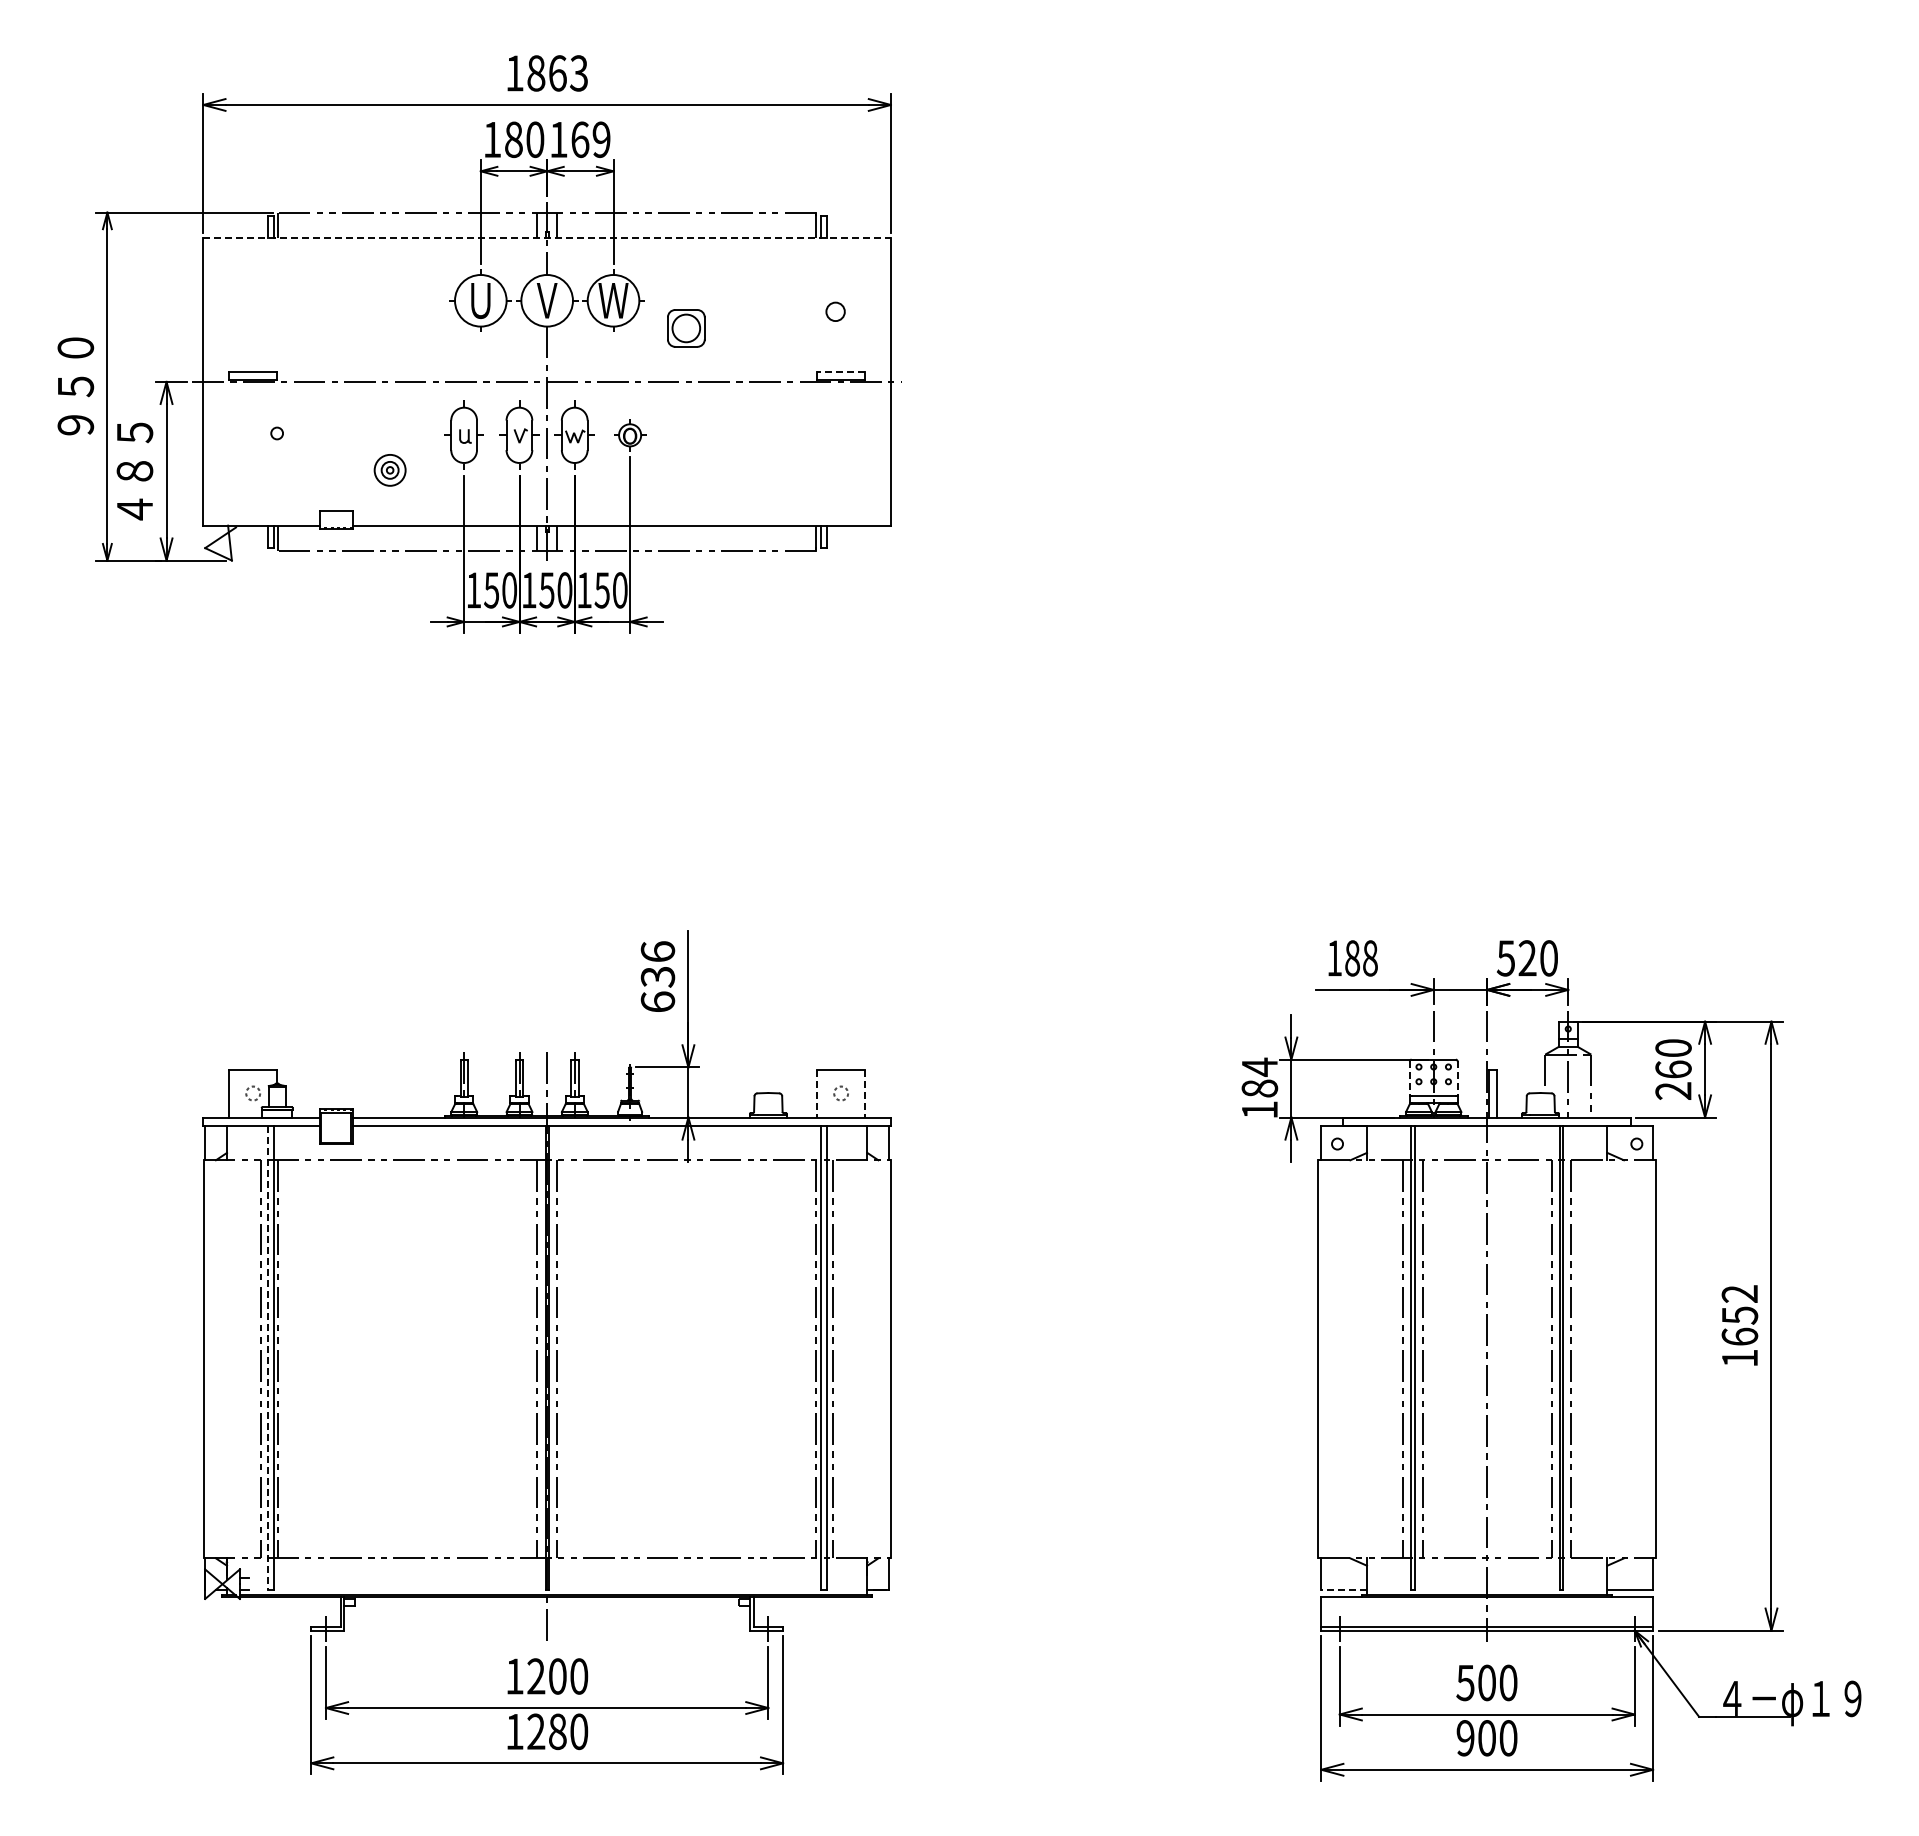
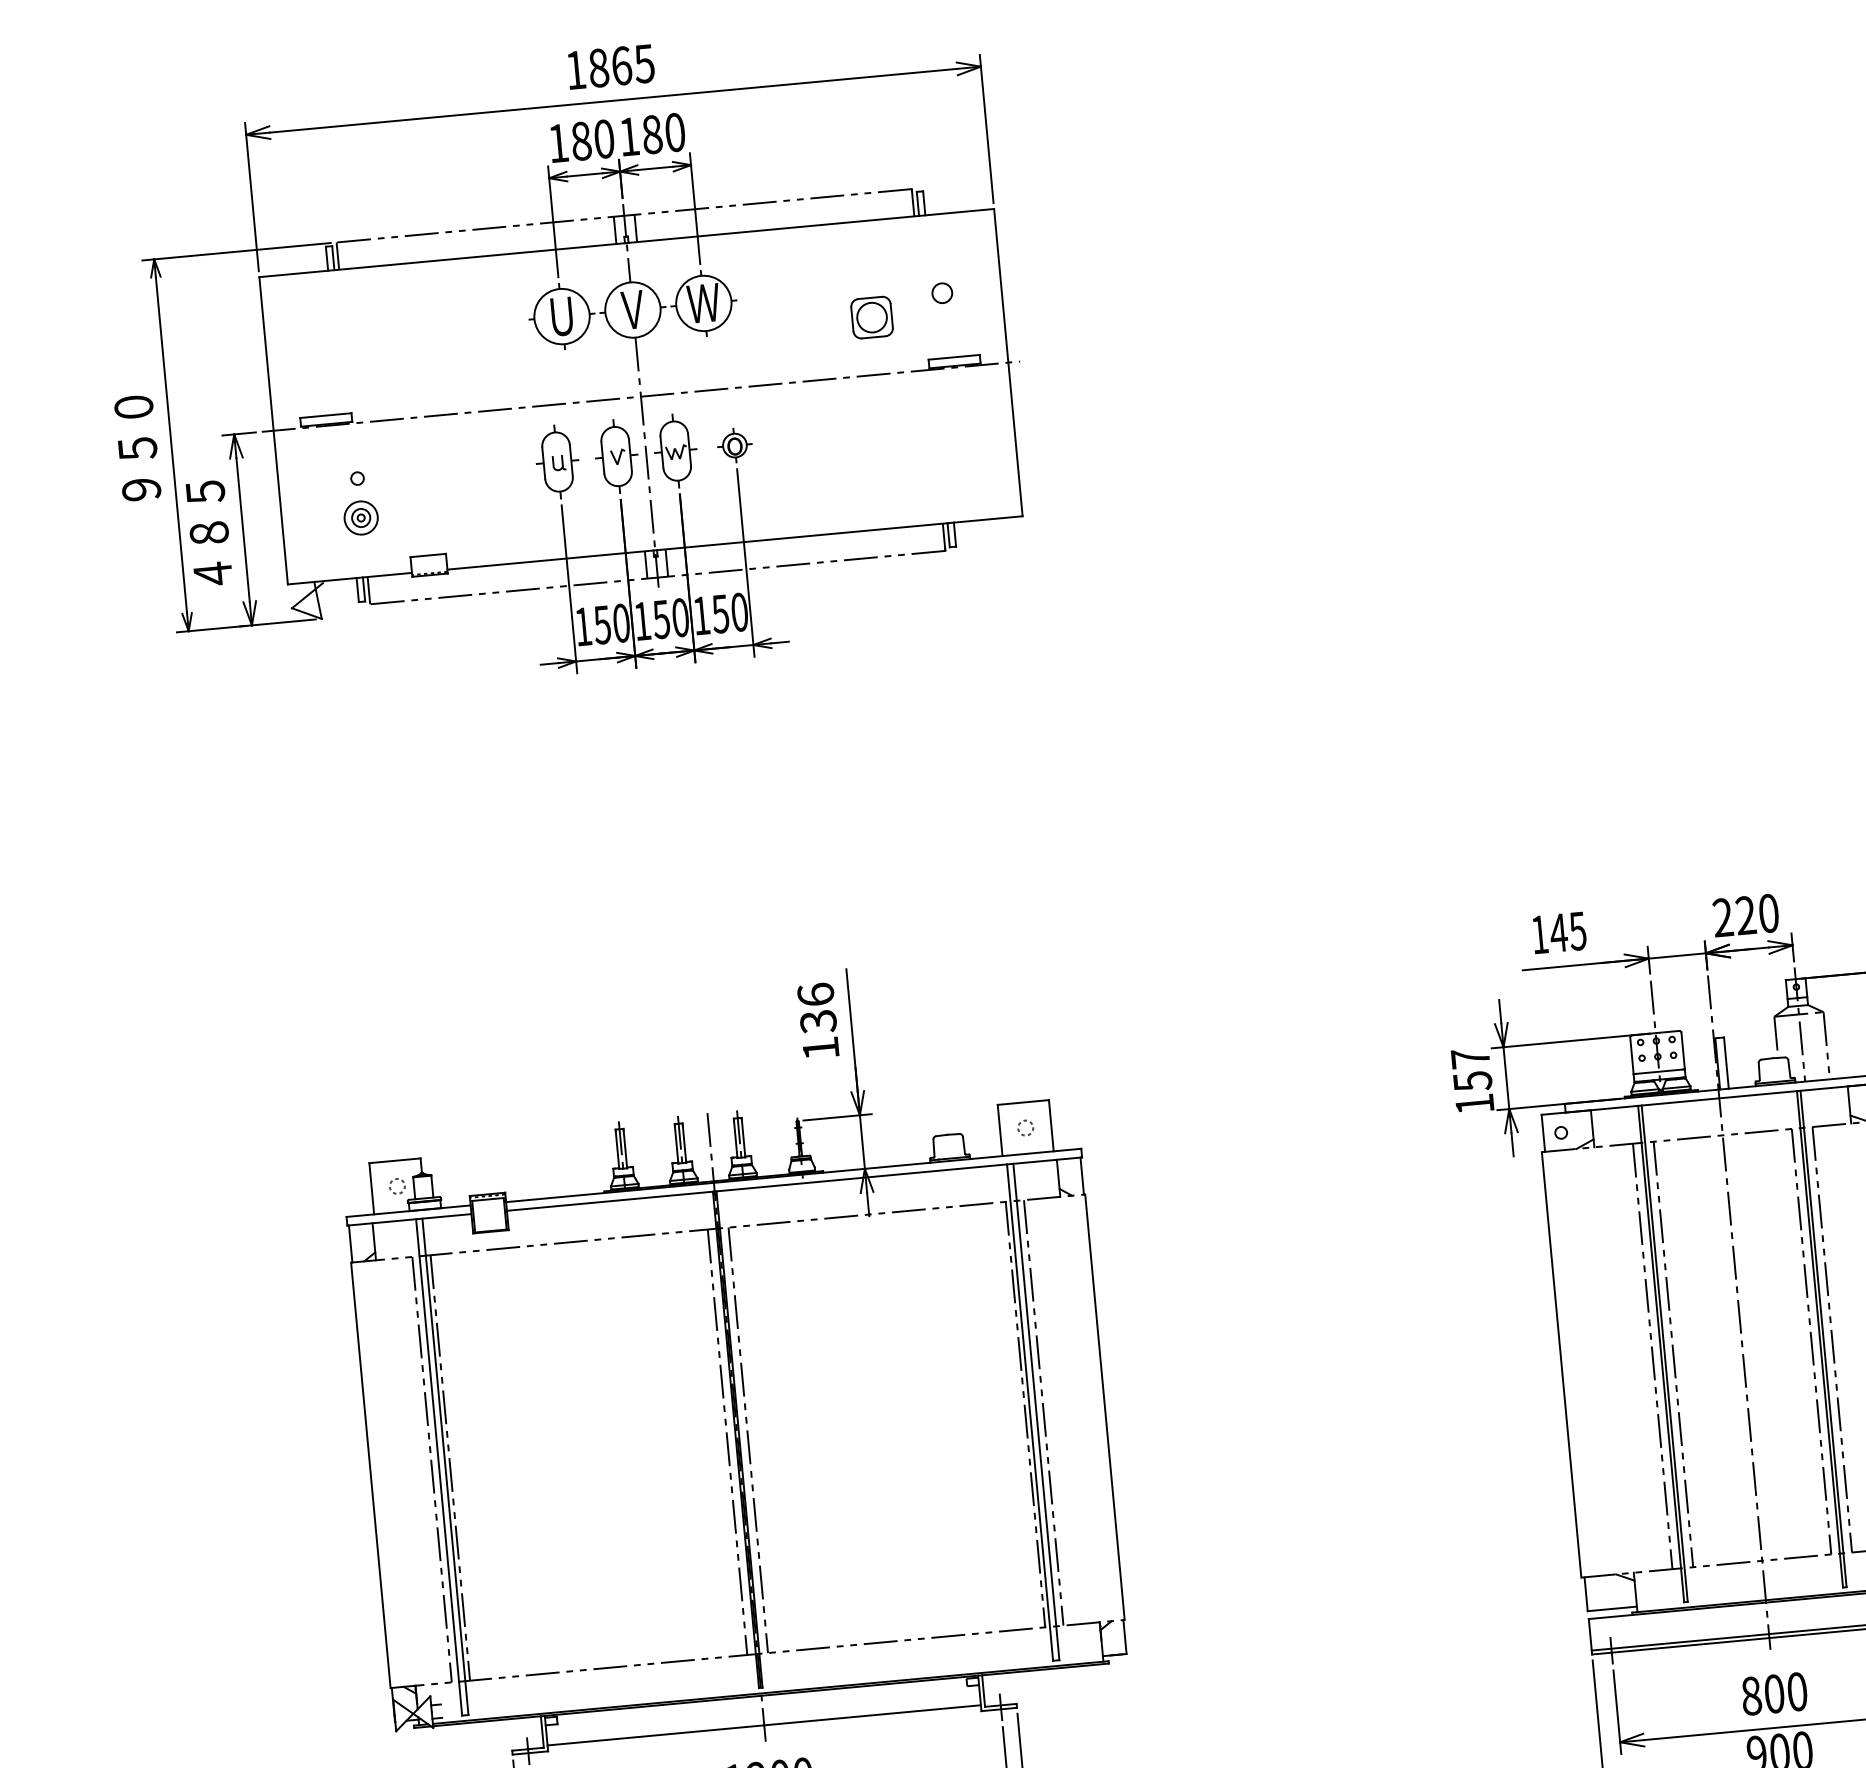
text: (578, 73) -> (643, 64), 1863 -> 1865
text: (590, 139) -> (663, 133), 169 -> 180
line: (547, 238) -> (627, 243), dashed -> solid
part: (686, 328) -> (872, 317), moved
line: (841, 372) -> (954, 357), dashed -> solid
part: (389, 470) -> (360, 518), moved
text: (1360, 958) -> (1567, 932), 188 -> 145
text: (1506, 958) -> (1723, 917), 520 -> 220
text: (657, 1001) -> (820, 1047), 636 -> 136
text: (1259, 1077) -> (1471, 1069), 184 -> 157
line: (1409, 1079) -> (1631, 1056), dashed -> solid
line: (1457, 1079) -> (1683, 1051), dashed -> solid
line: (817, 1093) -> (1000, 1130), dashed -> solid
line: (865, 1093) -> (1051, 1125), dashed -> solid
line: (267, 1358) -> (438, 1468), dashed -> solid
line: (1343, 1590) -> (1611, 1609), dashed -> solid
line: (546, 1625) -> (763, 1725), added
text: (1465, 1682) -> (1751, 1695), 500 -> 800

